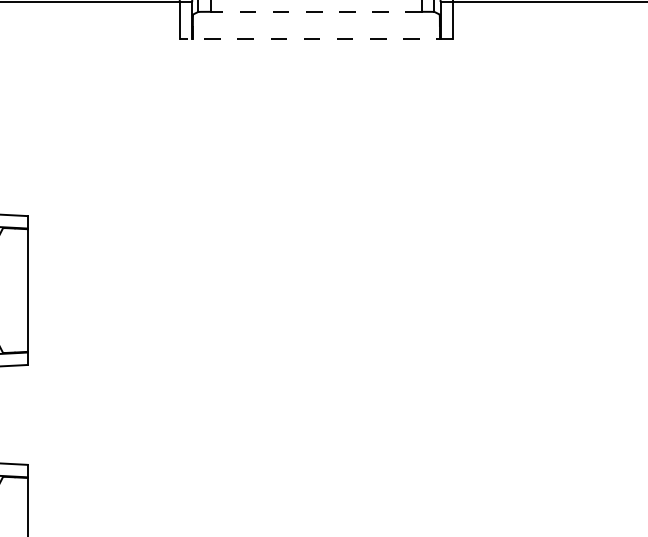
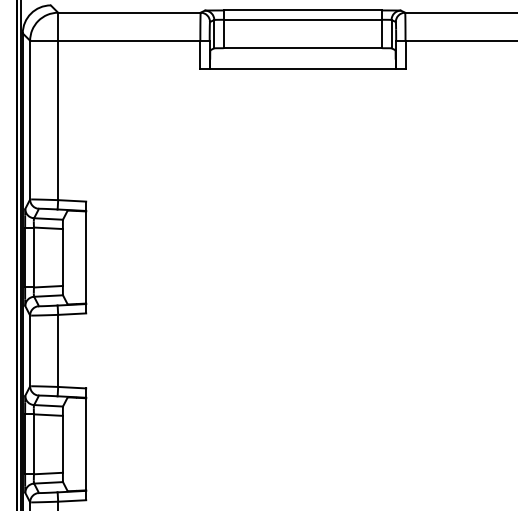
line: (315, 12) -> (302, 48), dashed -> solid
line: (315, 38) -> (302, 68), dashed -> solid

